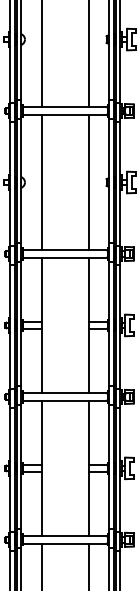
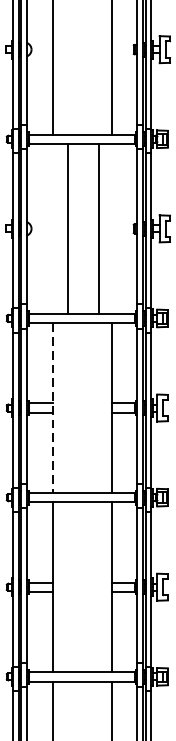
line: (41, 182) -> (67, 228), moved
line: (88, 182) -> (98, 228), moved
line: (41, 325) -> (52, 408), solid -> dashed

